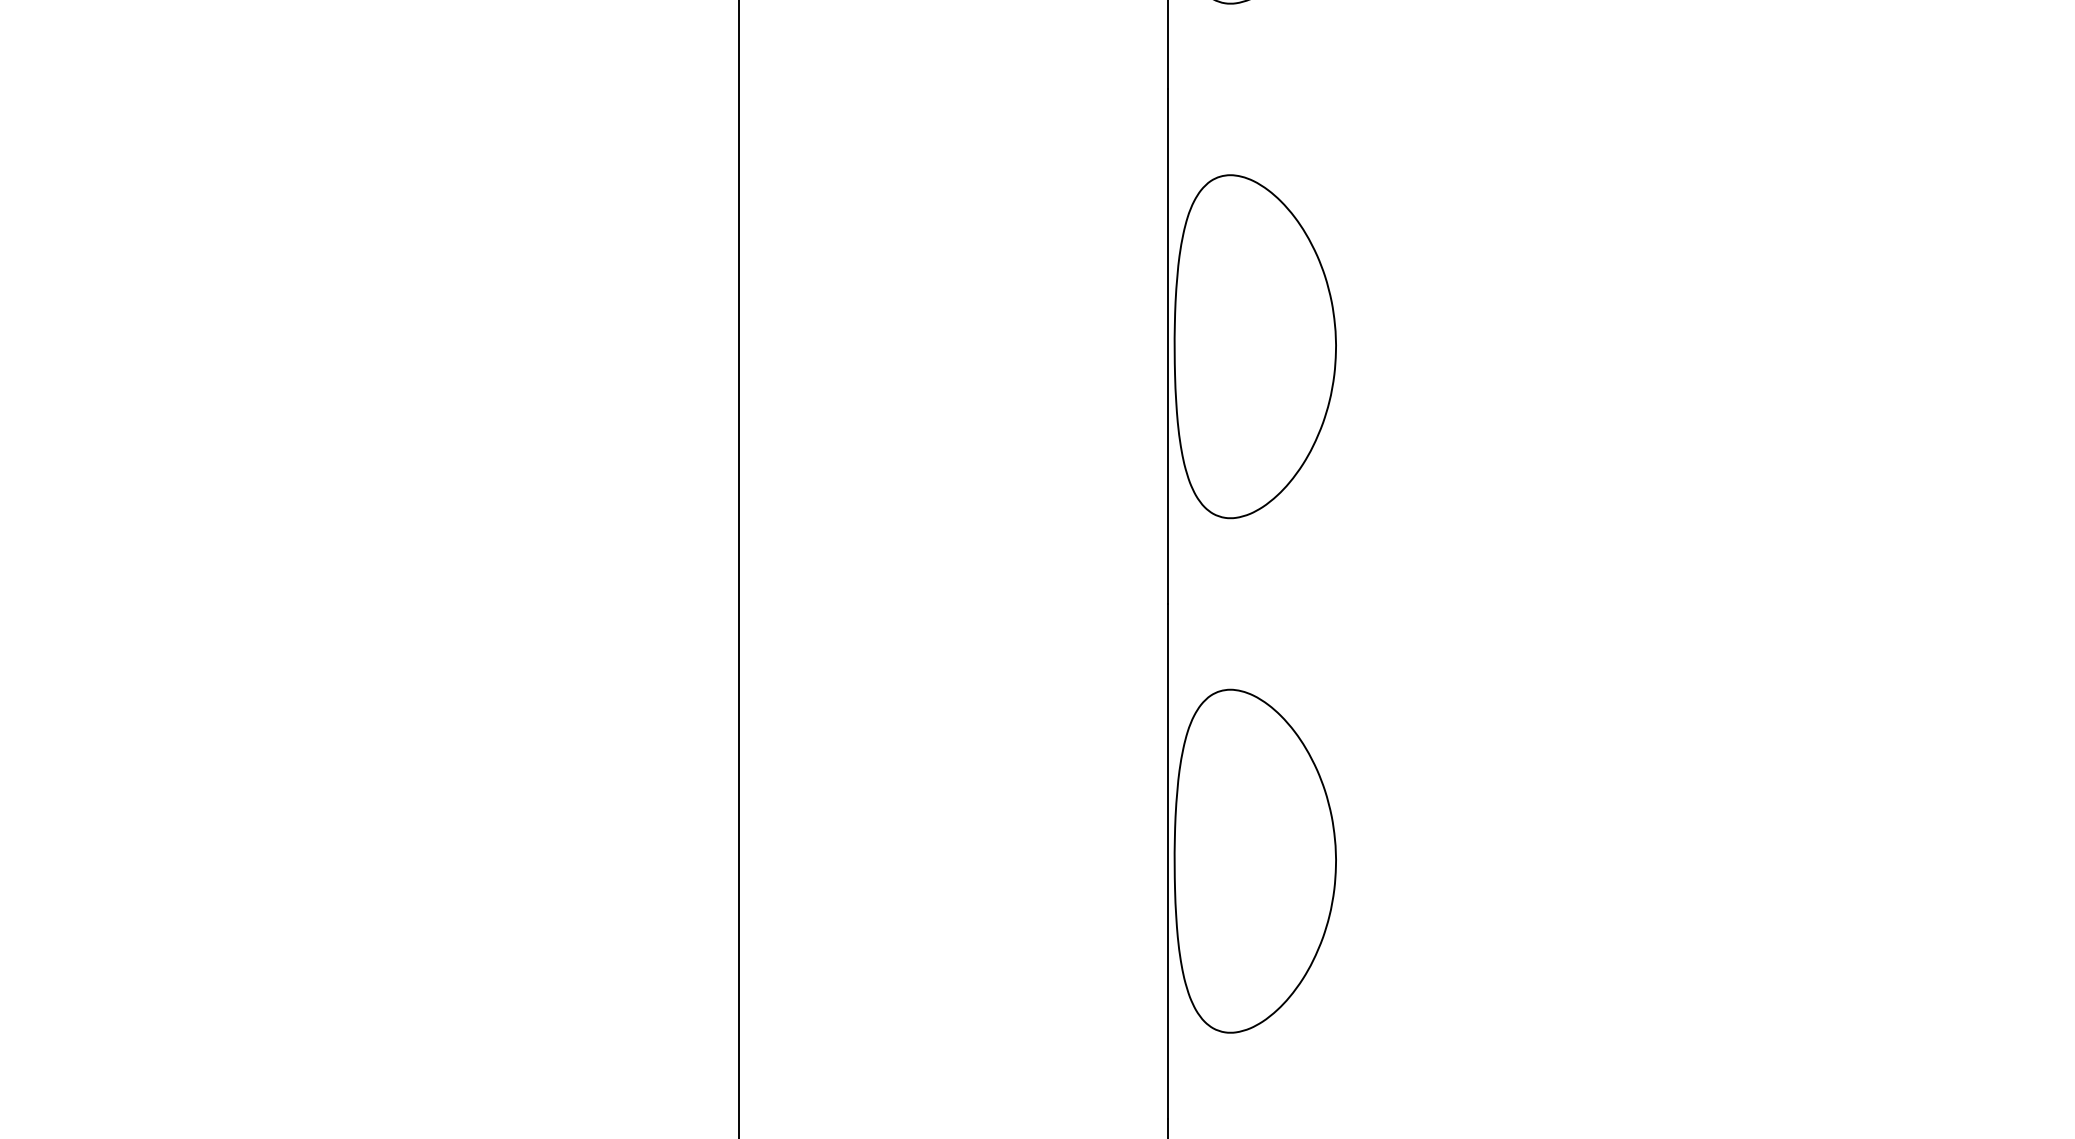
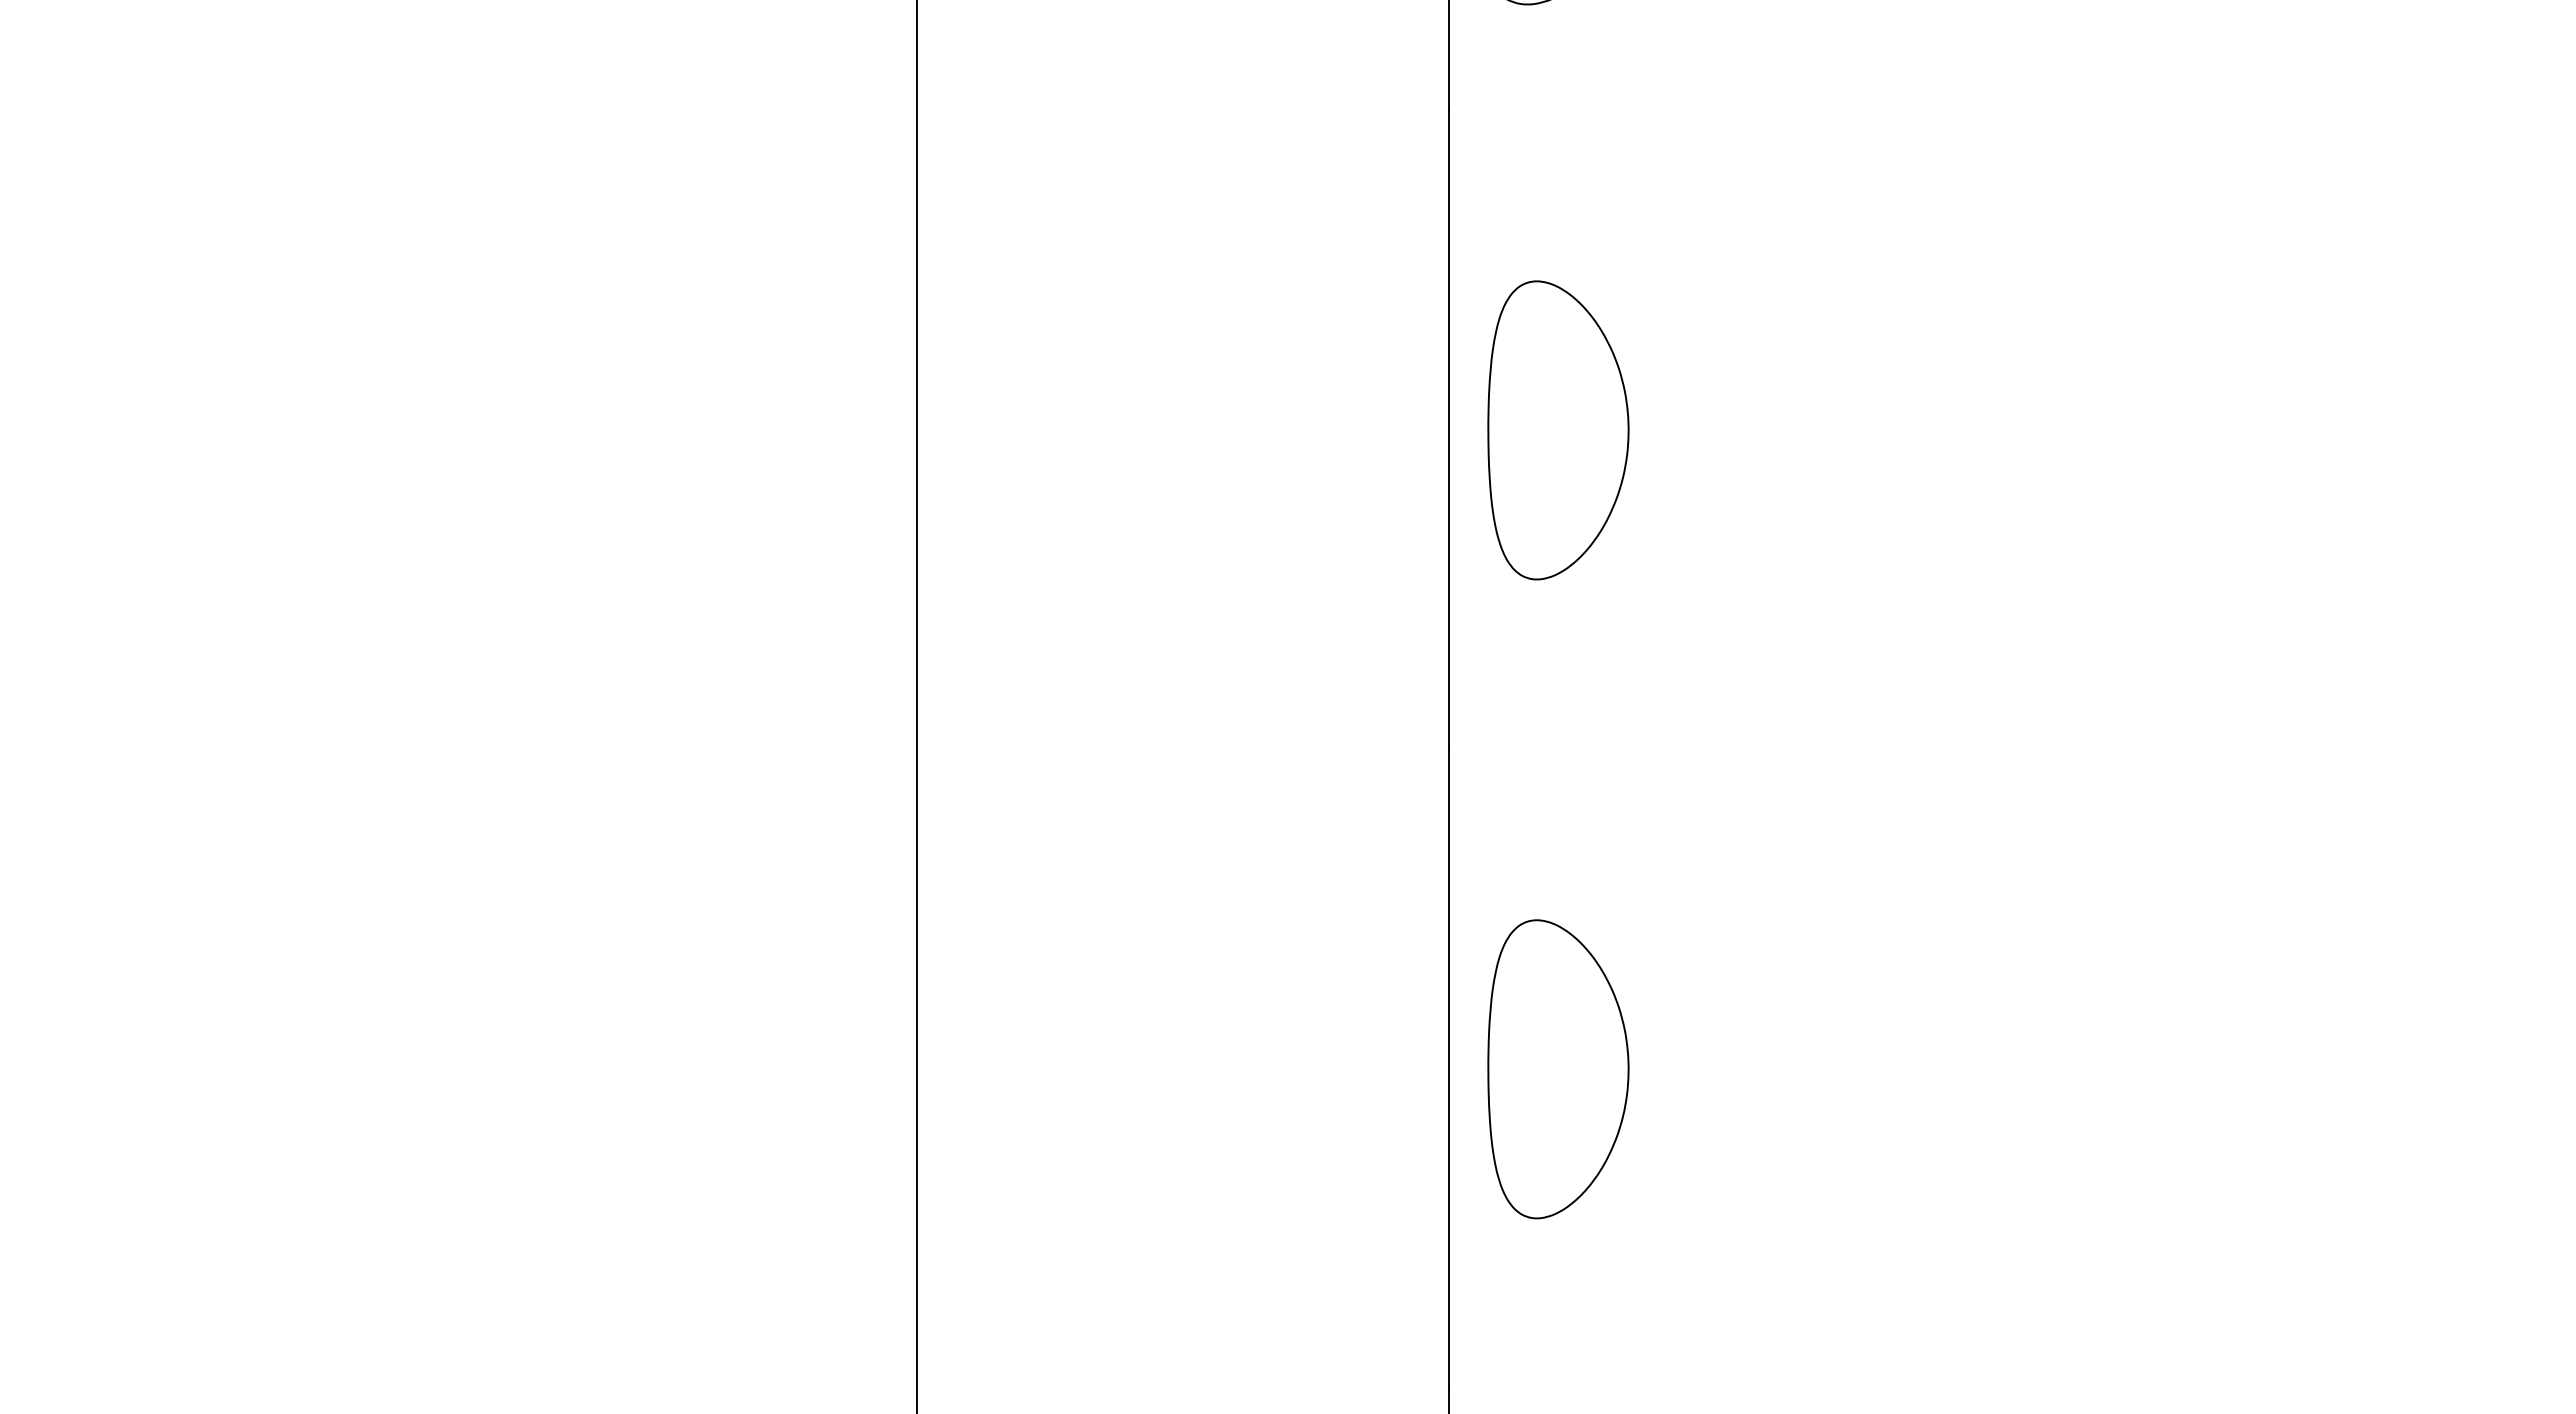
part: (1255, 346) -> (1558, 430), size x0.7
part: (1255, 861) -> (1558, 1069), size x0.7

